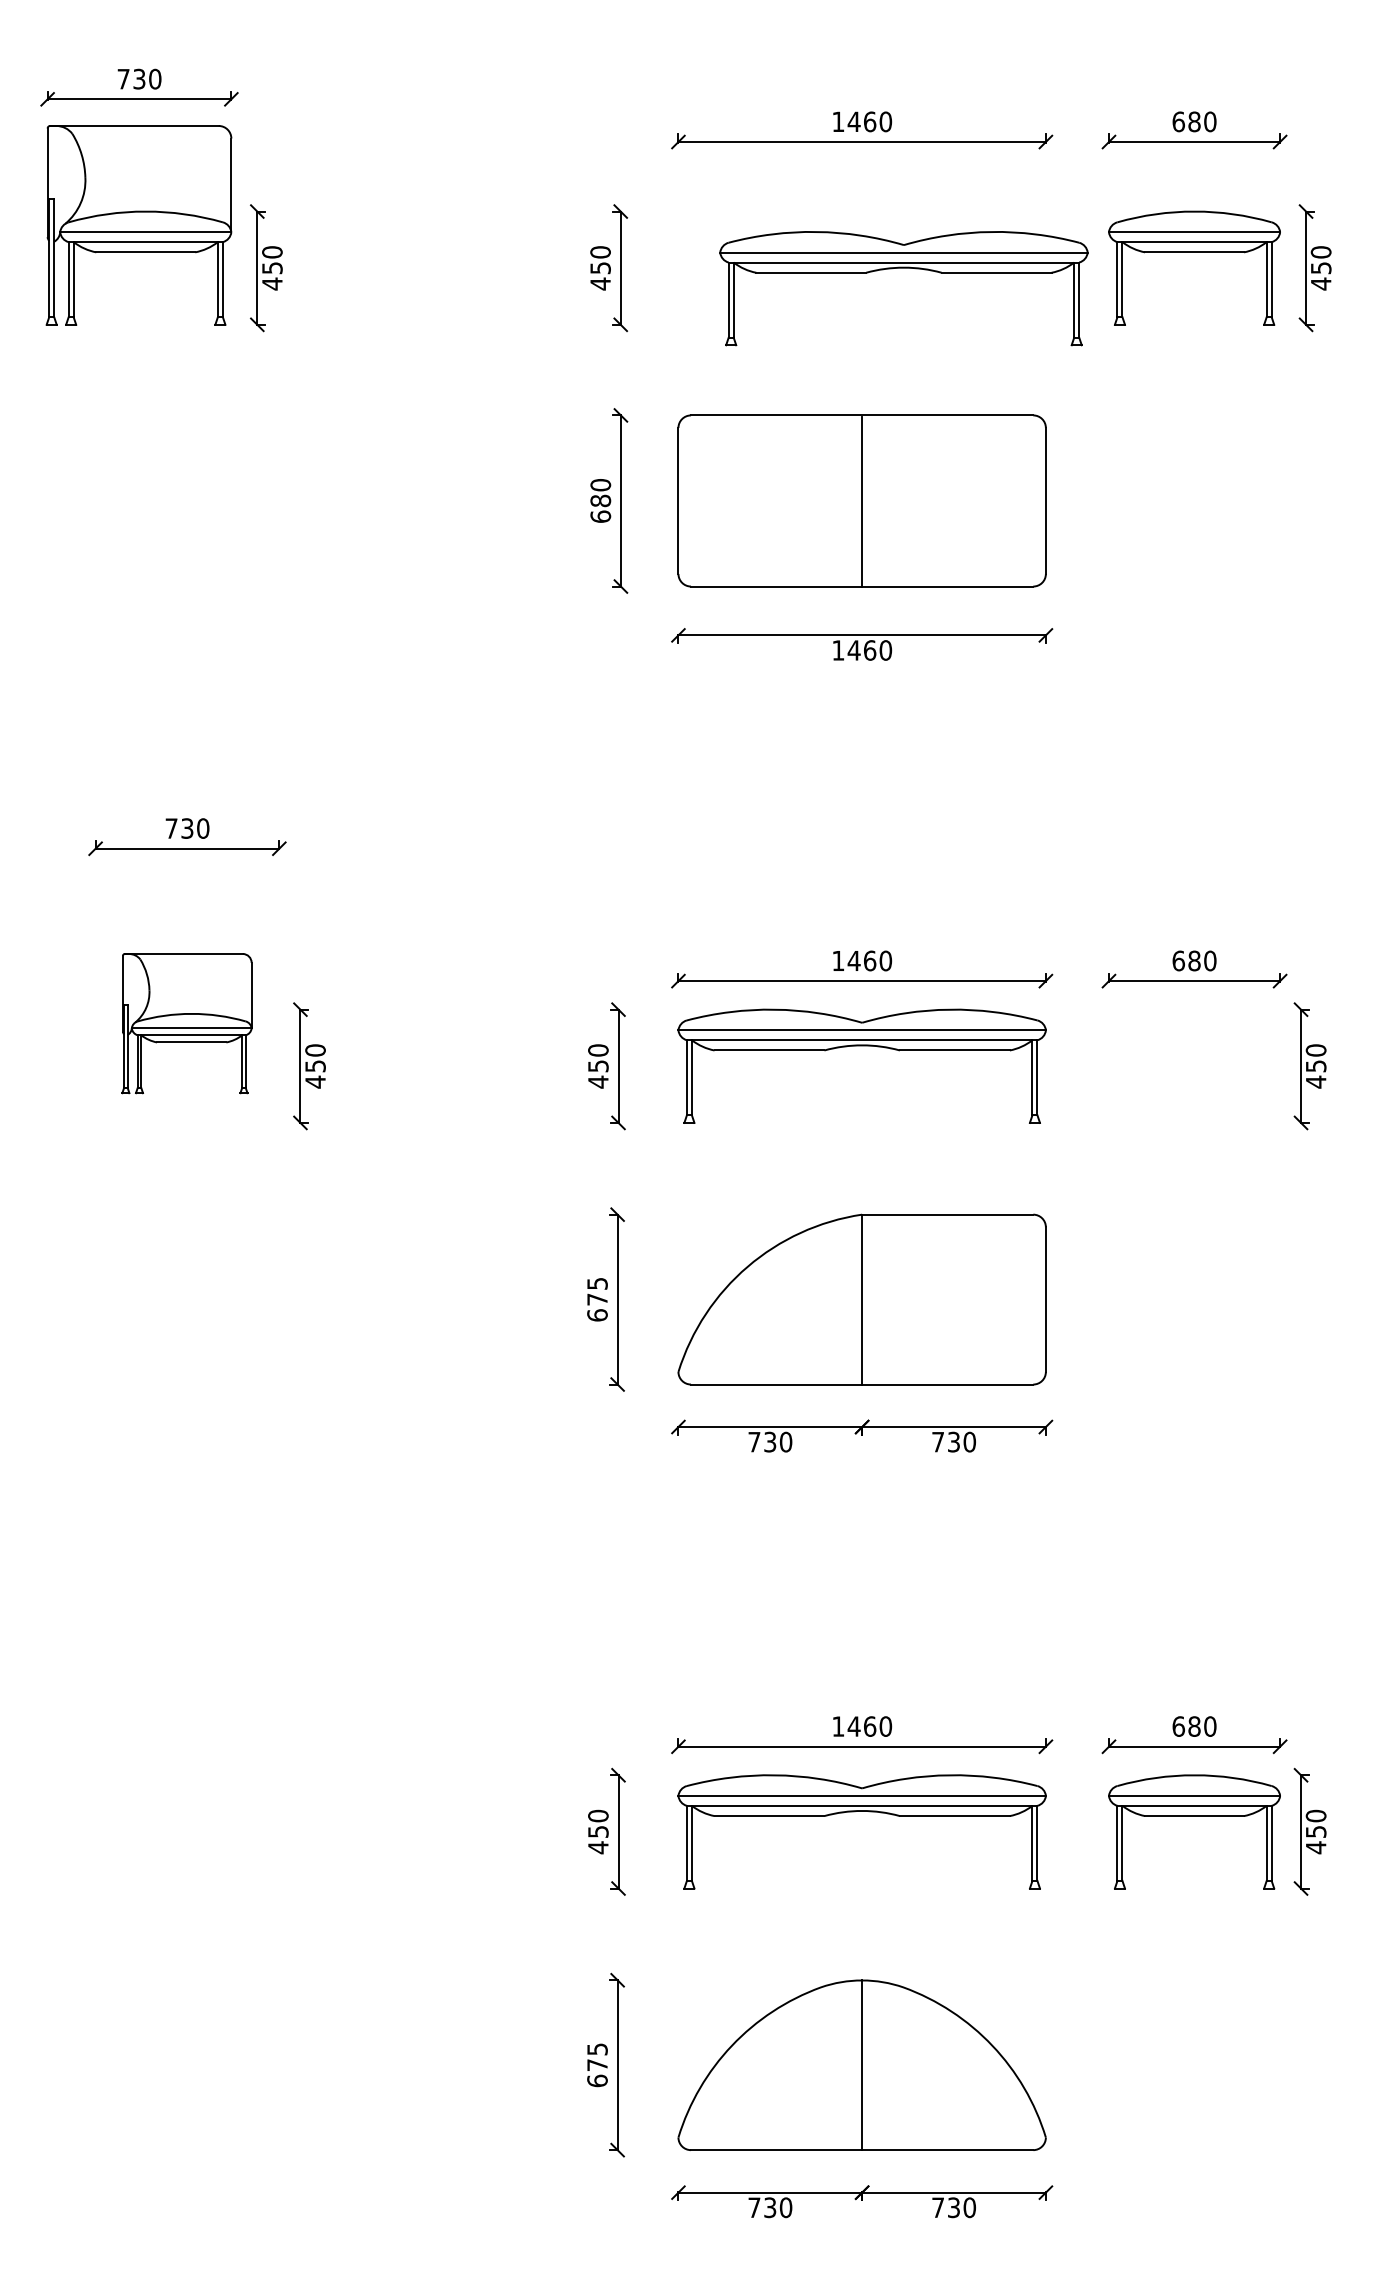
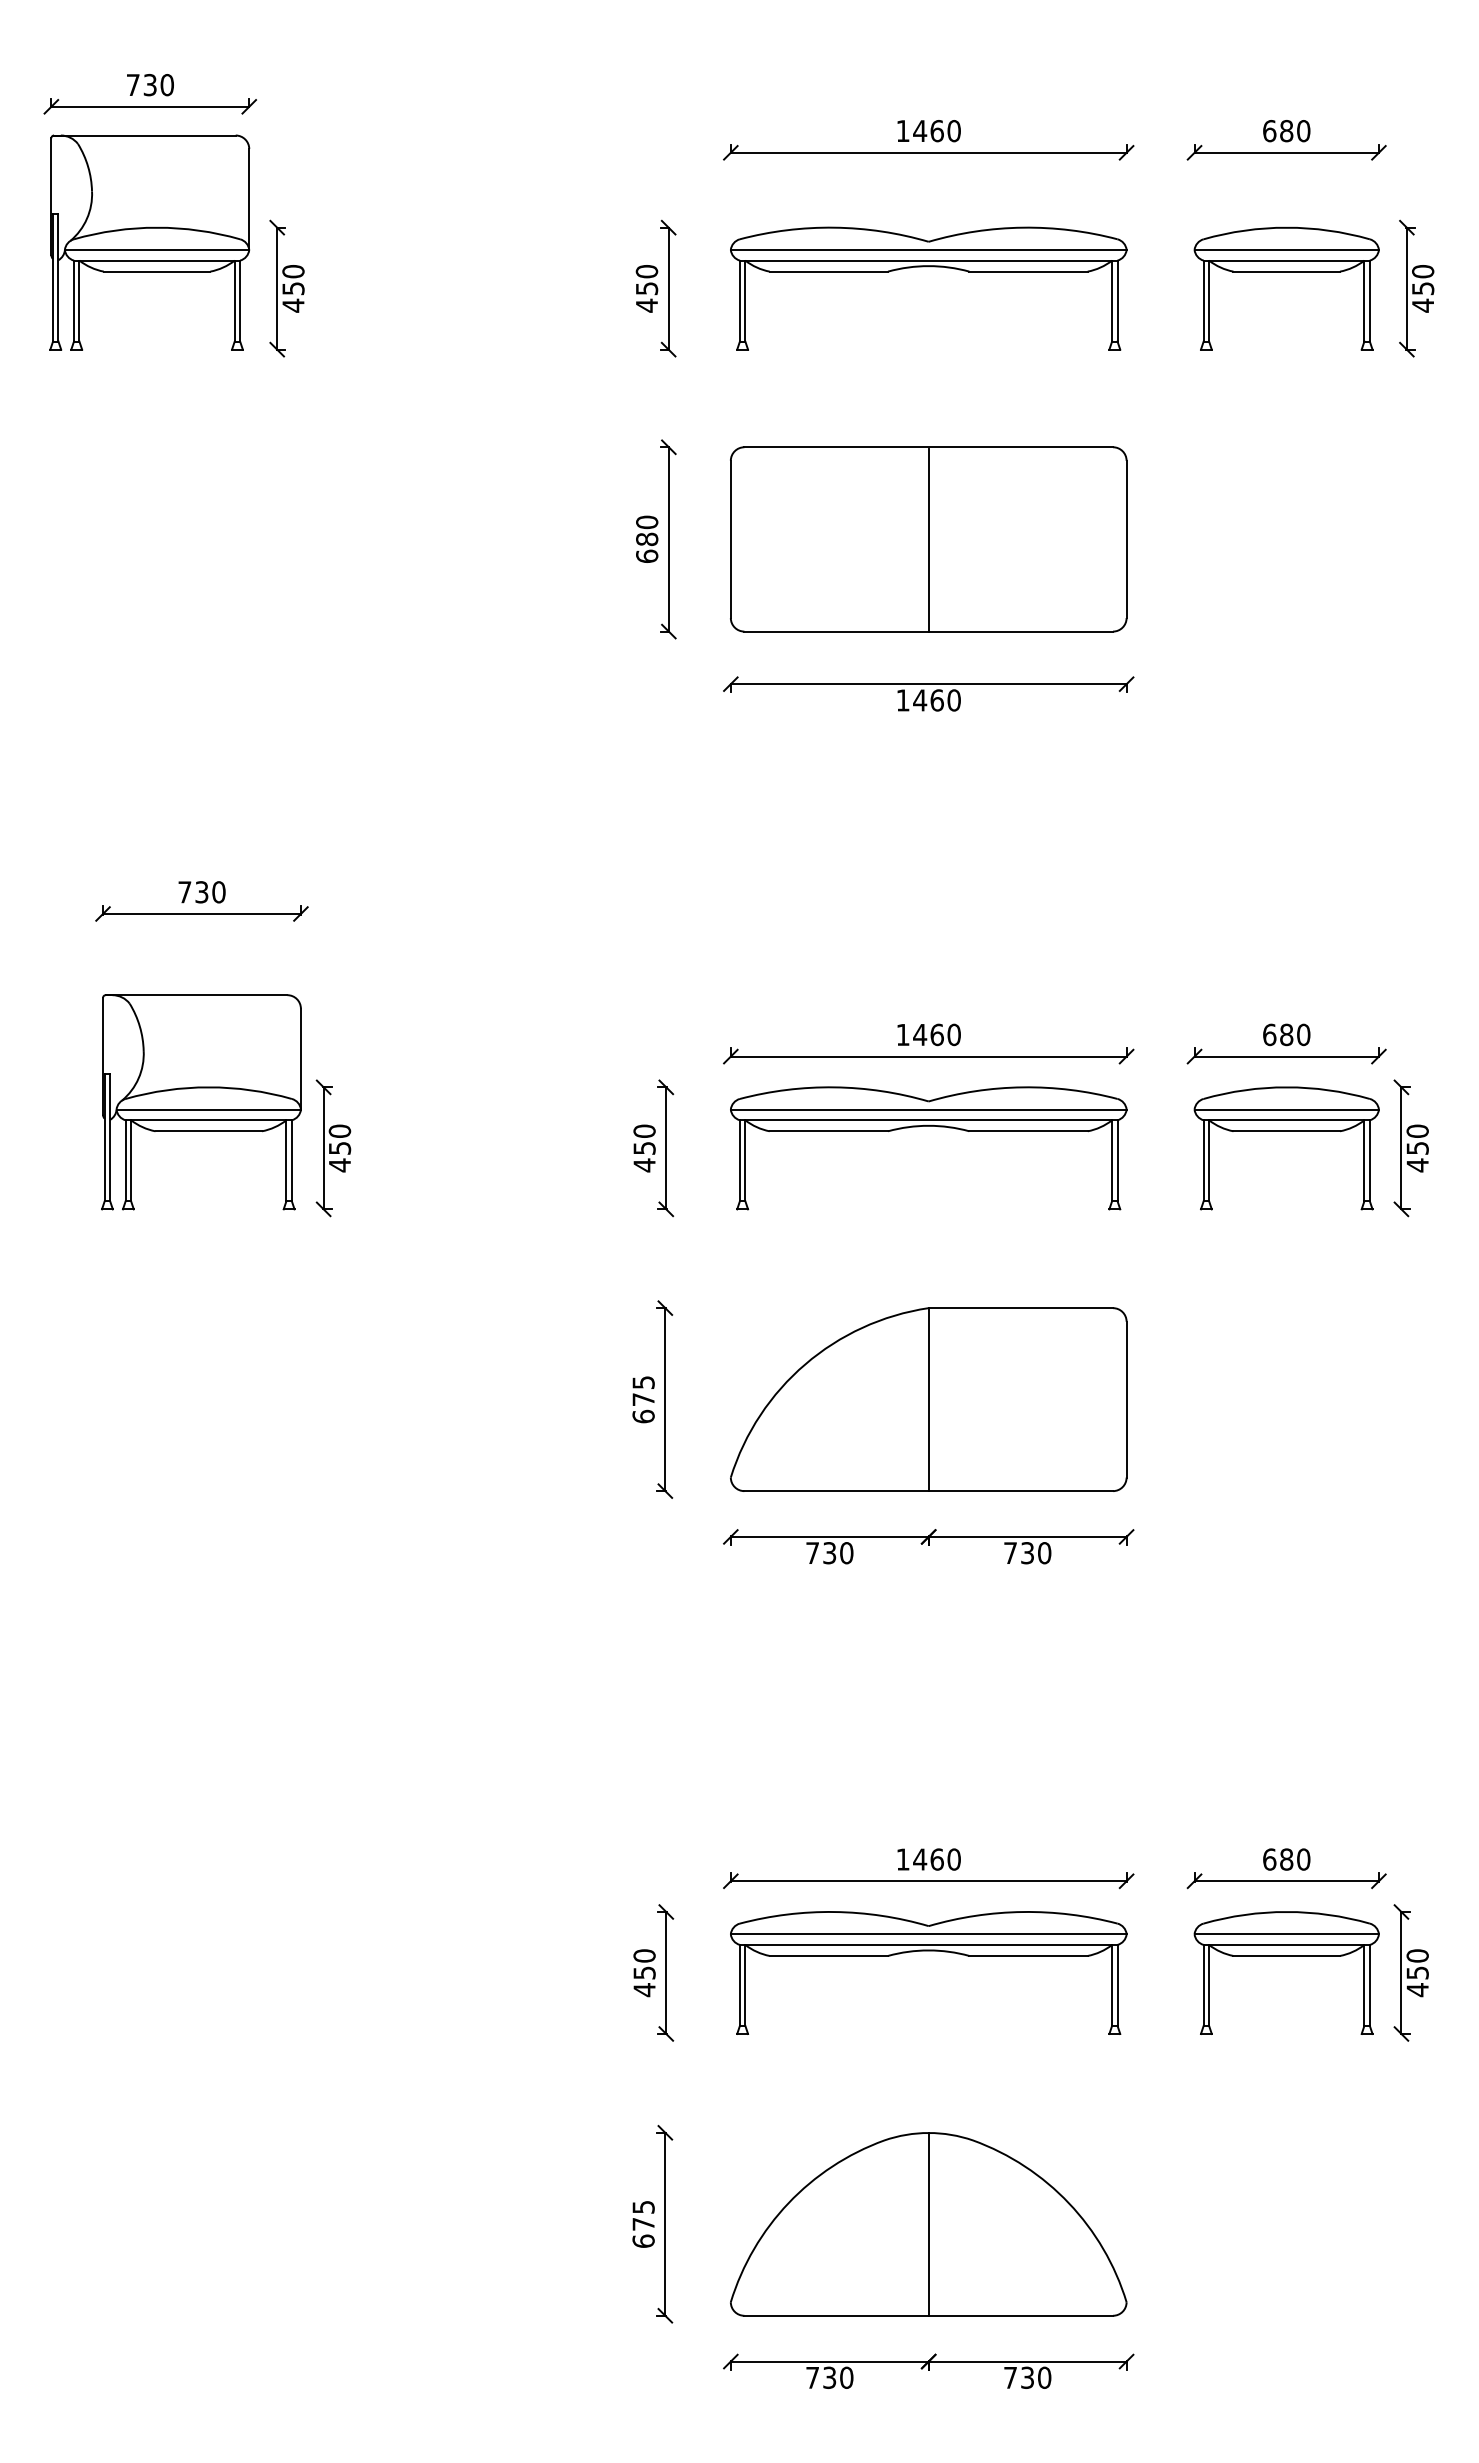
part: (903, 268) -> (928, 267), moved
part: (187, 1023) -> (201, 1102), size x1.43
part: (1194, 1050) -> (1286, 1131), added

